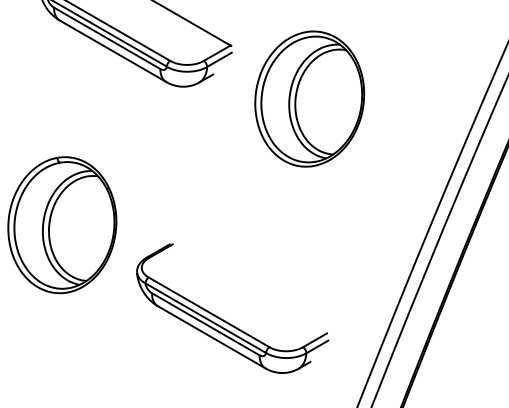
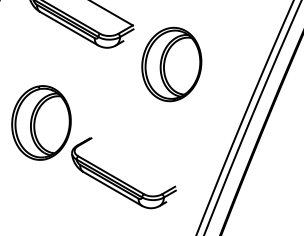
part: (309, 99) -> (171, 64), moved
part: (226, 320) -> (120, 179), moved

